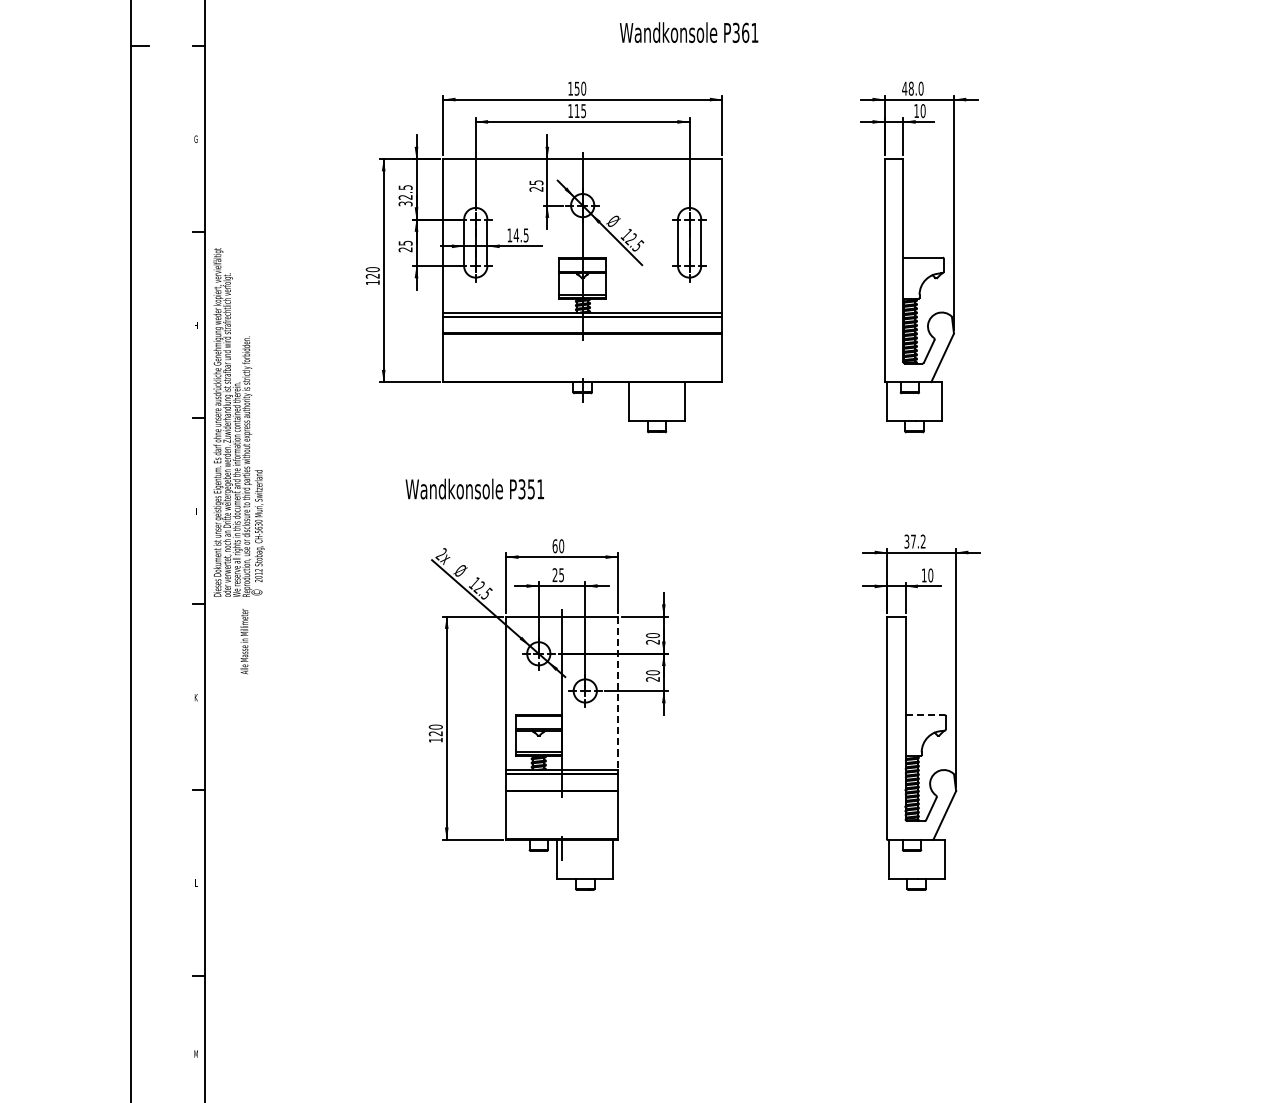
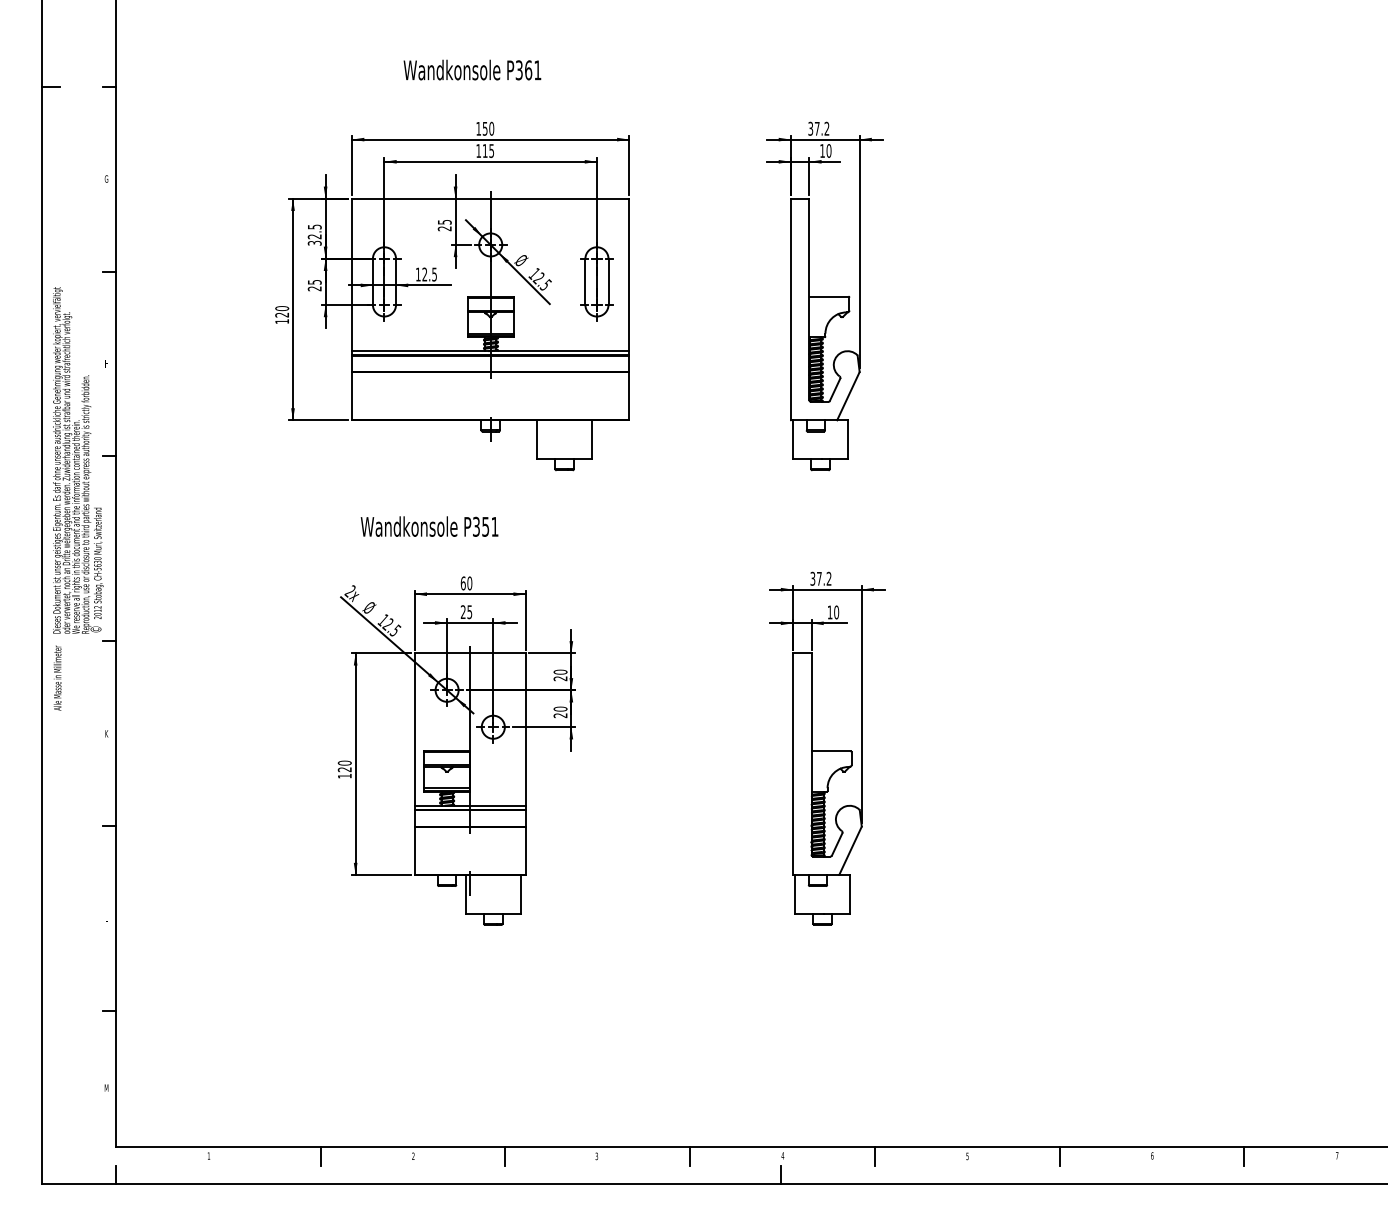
text: (689, 32) -> (472, 69), moved
text: (912, 88) -> (818, 128), 48.0 -> 37.2
text: (516, 235) -> (424, 274), 14.5 -> 12.5
text: (239, 422) -> (78, 460), moved
text: (474, 488) -> (429, 526), moved
text: (244, 640) -> (57, 677), moved
line: (617, 694) -> (525, 730), dashed -> solid
line: (925, 715) -> (831, 751), dashed -> solid

